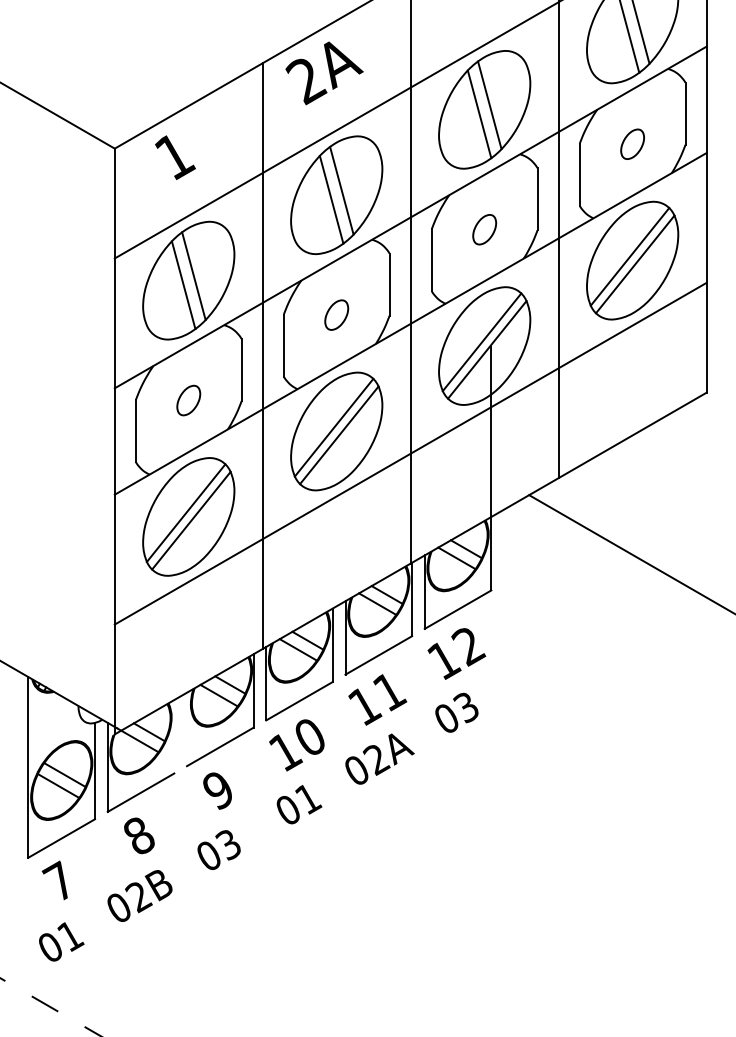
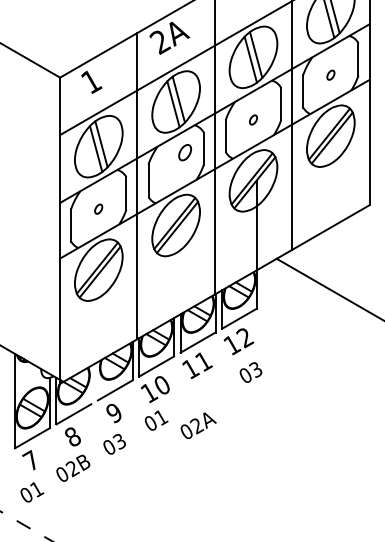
part: (631, 142) -> (330, 74), size x0.6
part: (484, 228) -> (253, 119), size x0.6
part: (335, 314) -> (184, 152), moved
part: (188, 398) -> (98, 208), size x0.6
line: (410, 452) -> (214, 236), removed
text: (455, 712) -> (250, 372), moved
text: (379, 758) -> (198, 425), moved

